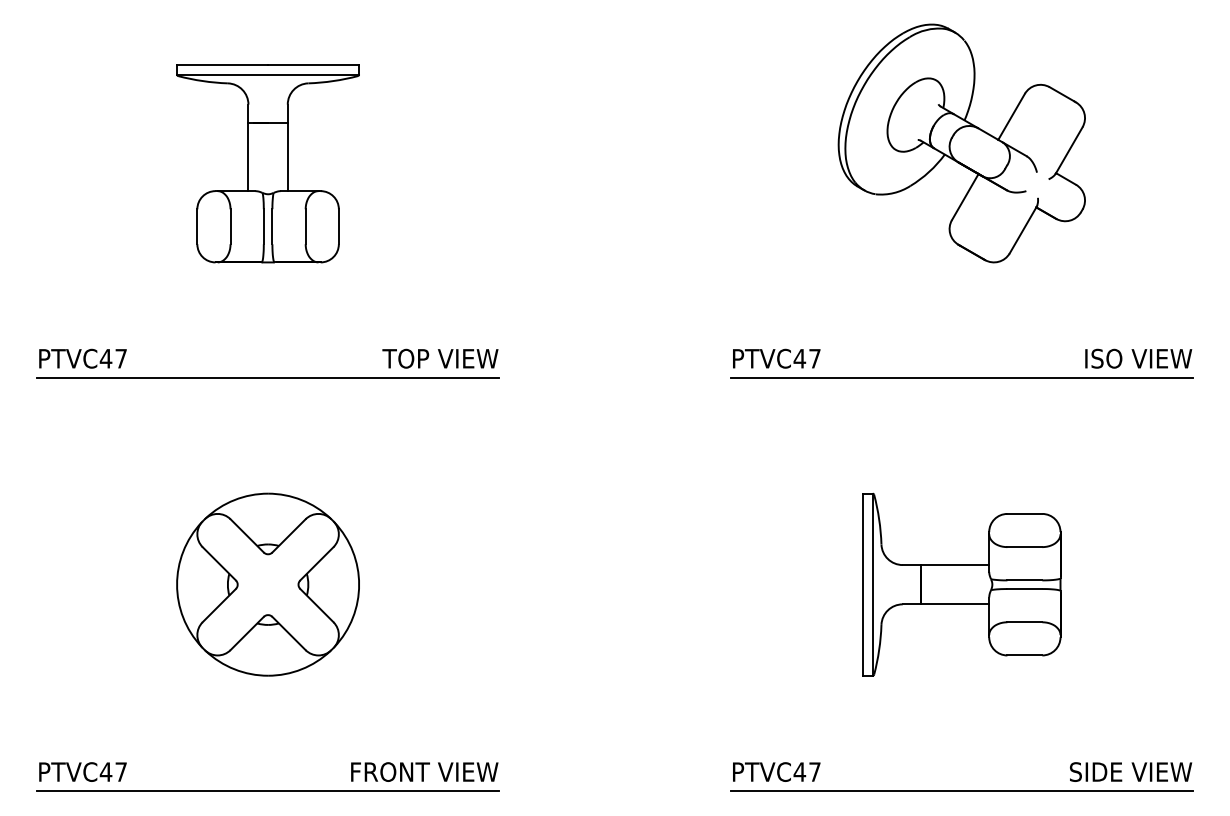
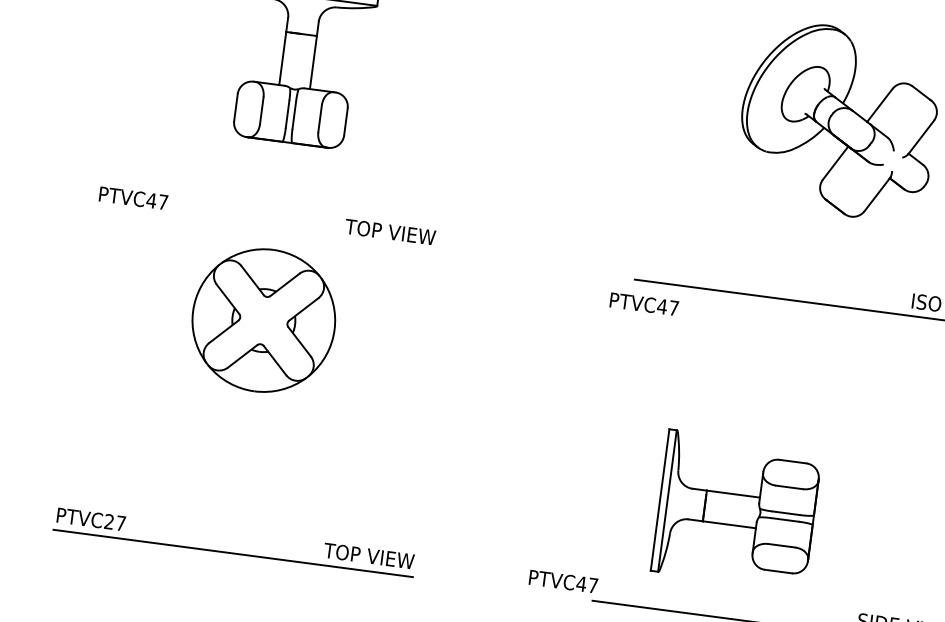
text: (440, 358) -> (390, 231), moved
text: (776, 358) -> (644, 304), moved
line: (267, 378) -> (274, 232), removed
part: (267, 584) -> (263, 320), moved
part: (961, 584) -> (736, 509), moved
text: (105, 771) -> (108, 521), PTVC47 -> PTVC27
text: (390, 771) -> (330, 550), FRONT VIEW -> TOP VIEW
text: (776, 771) -> (563, 581), moved

